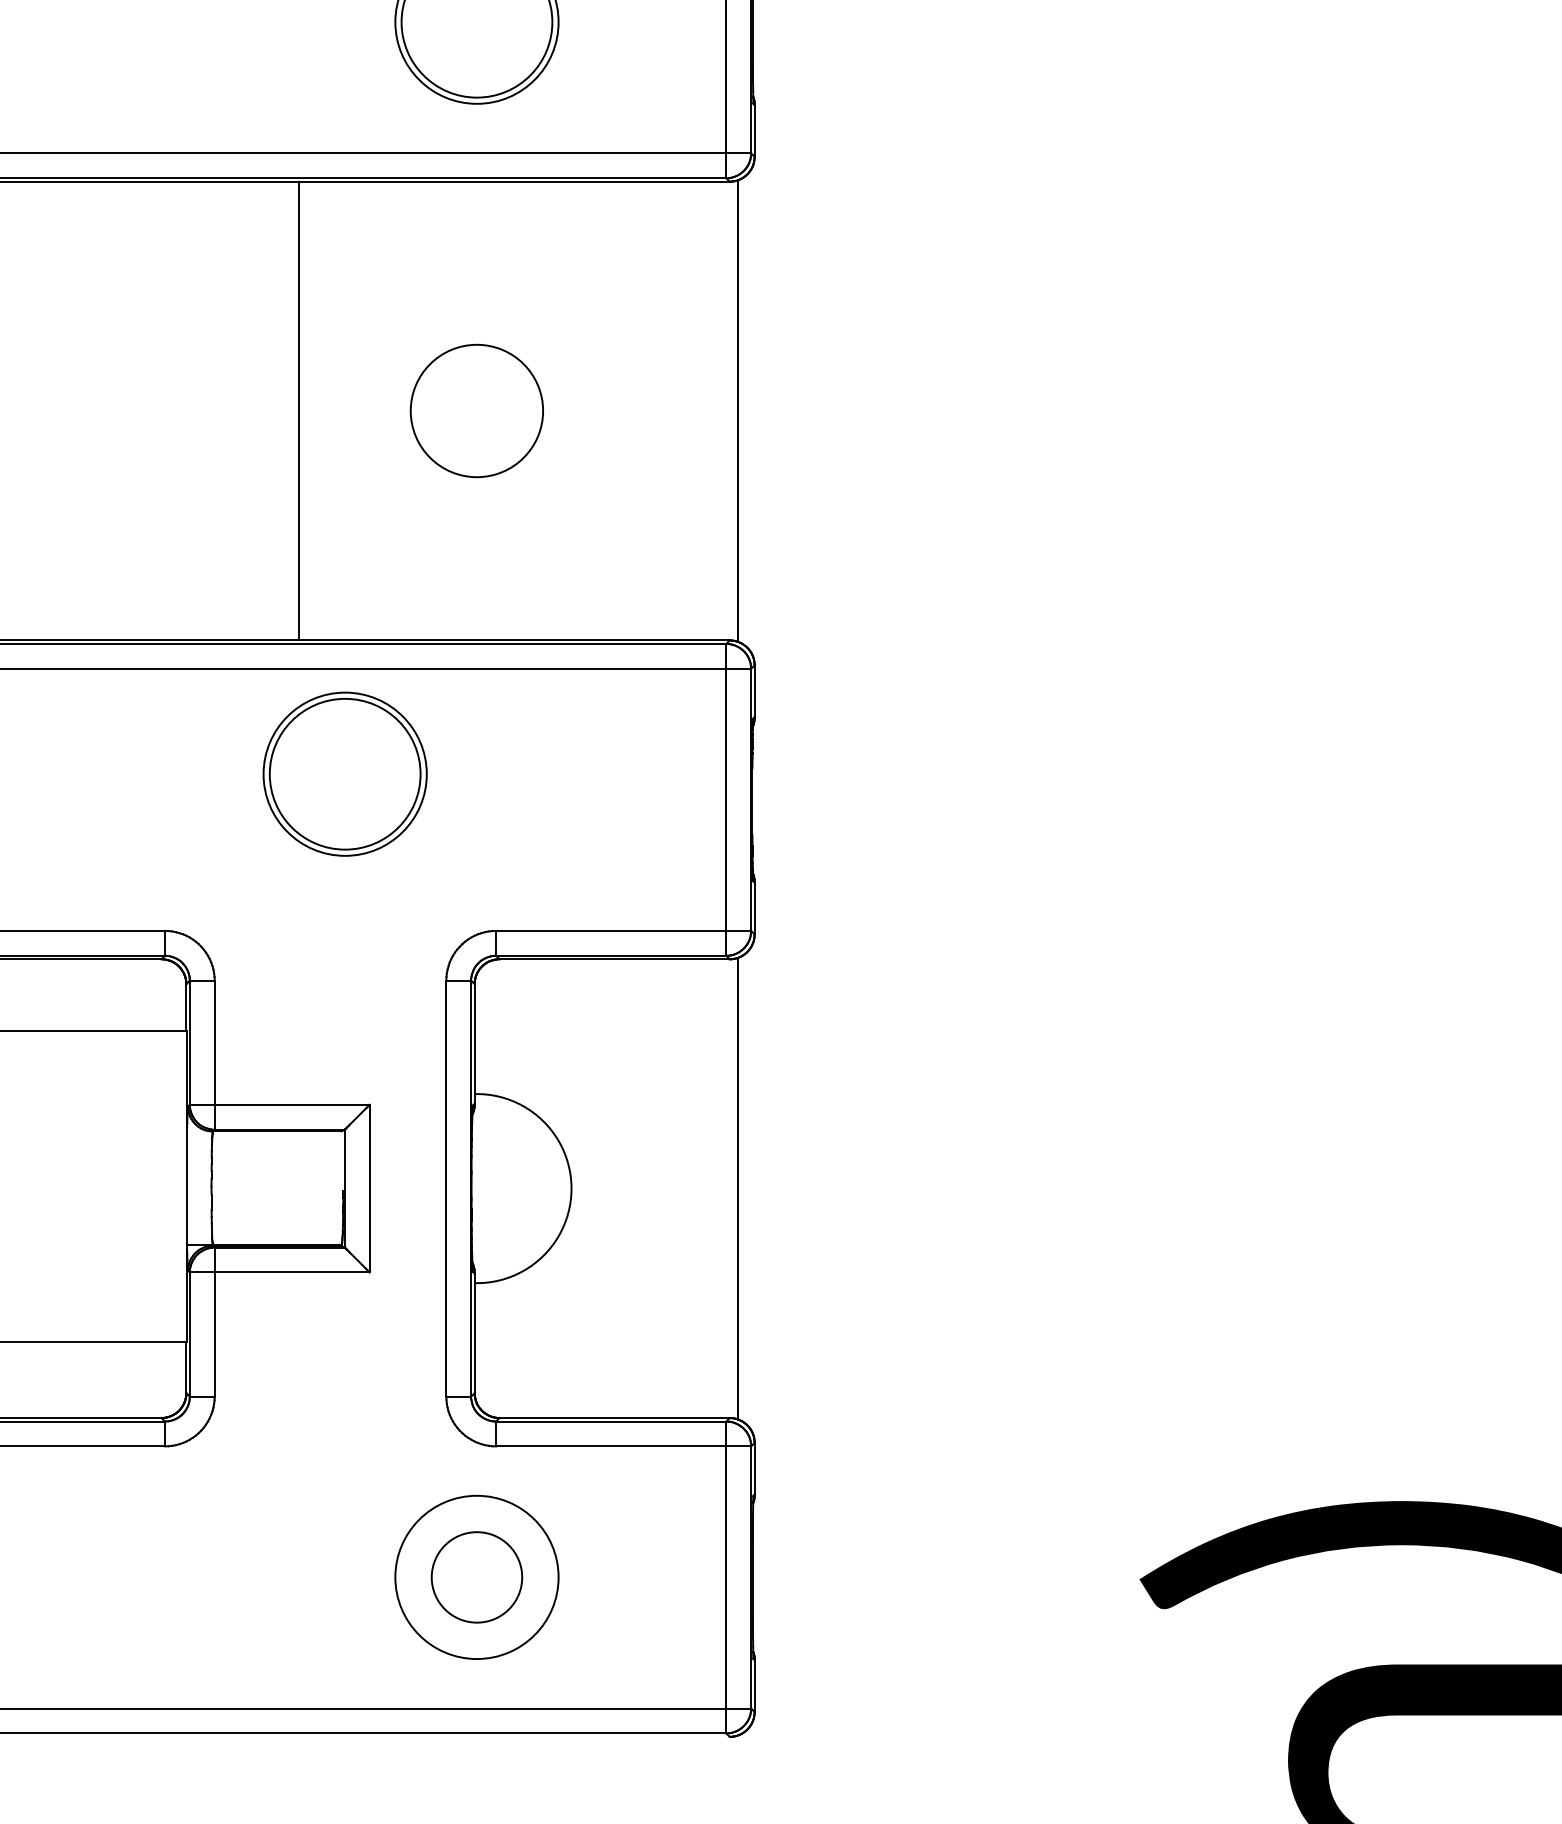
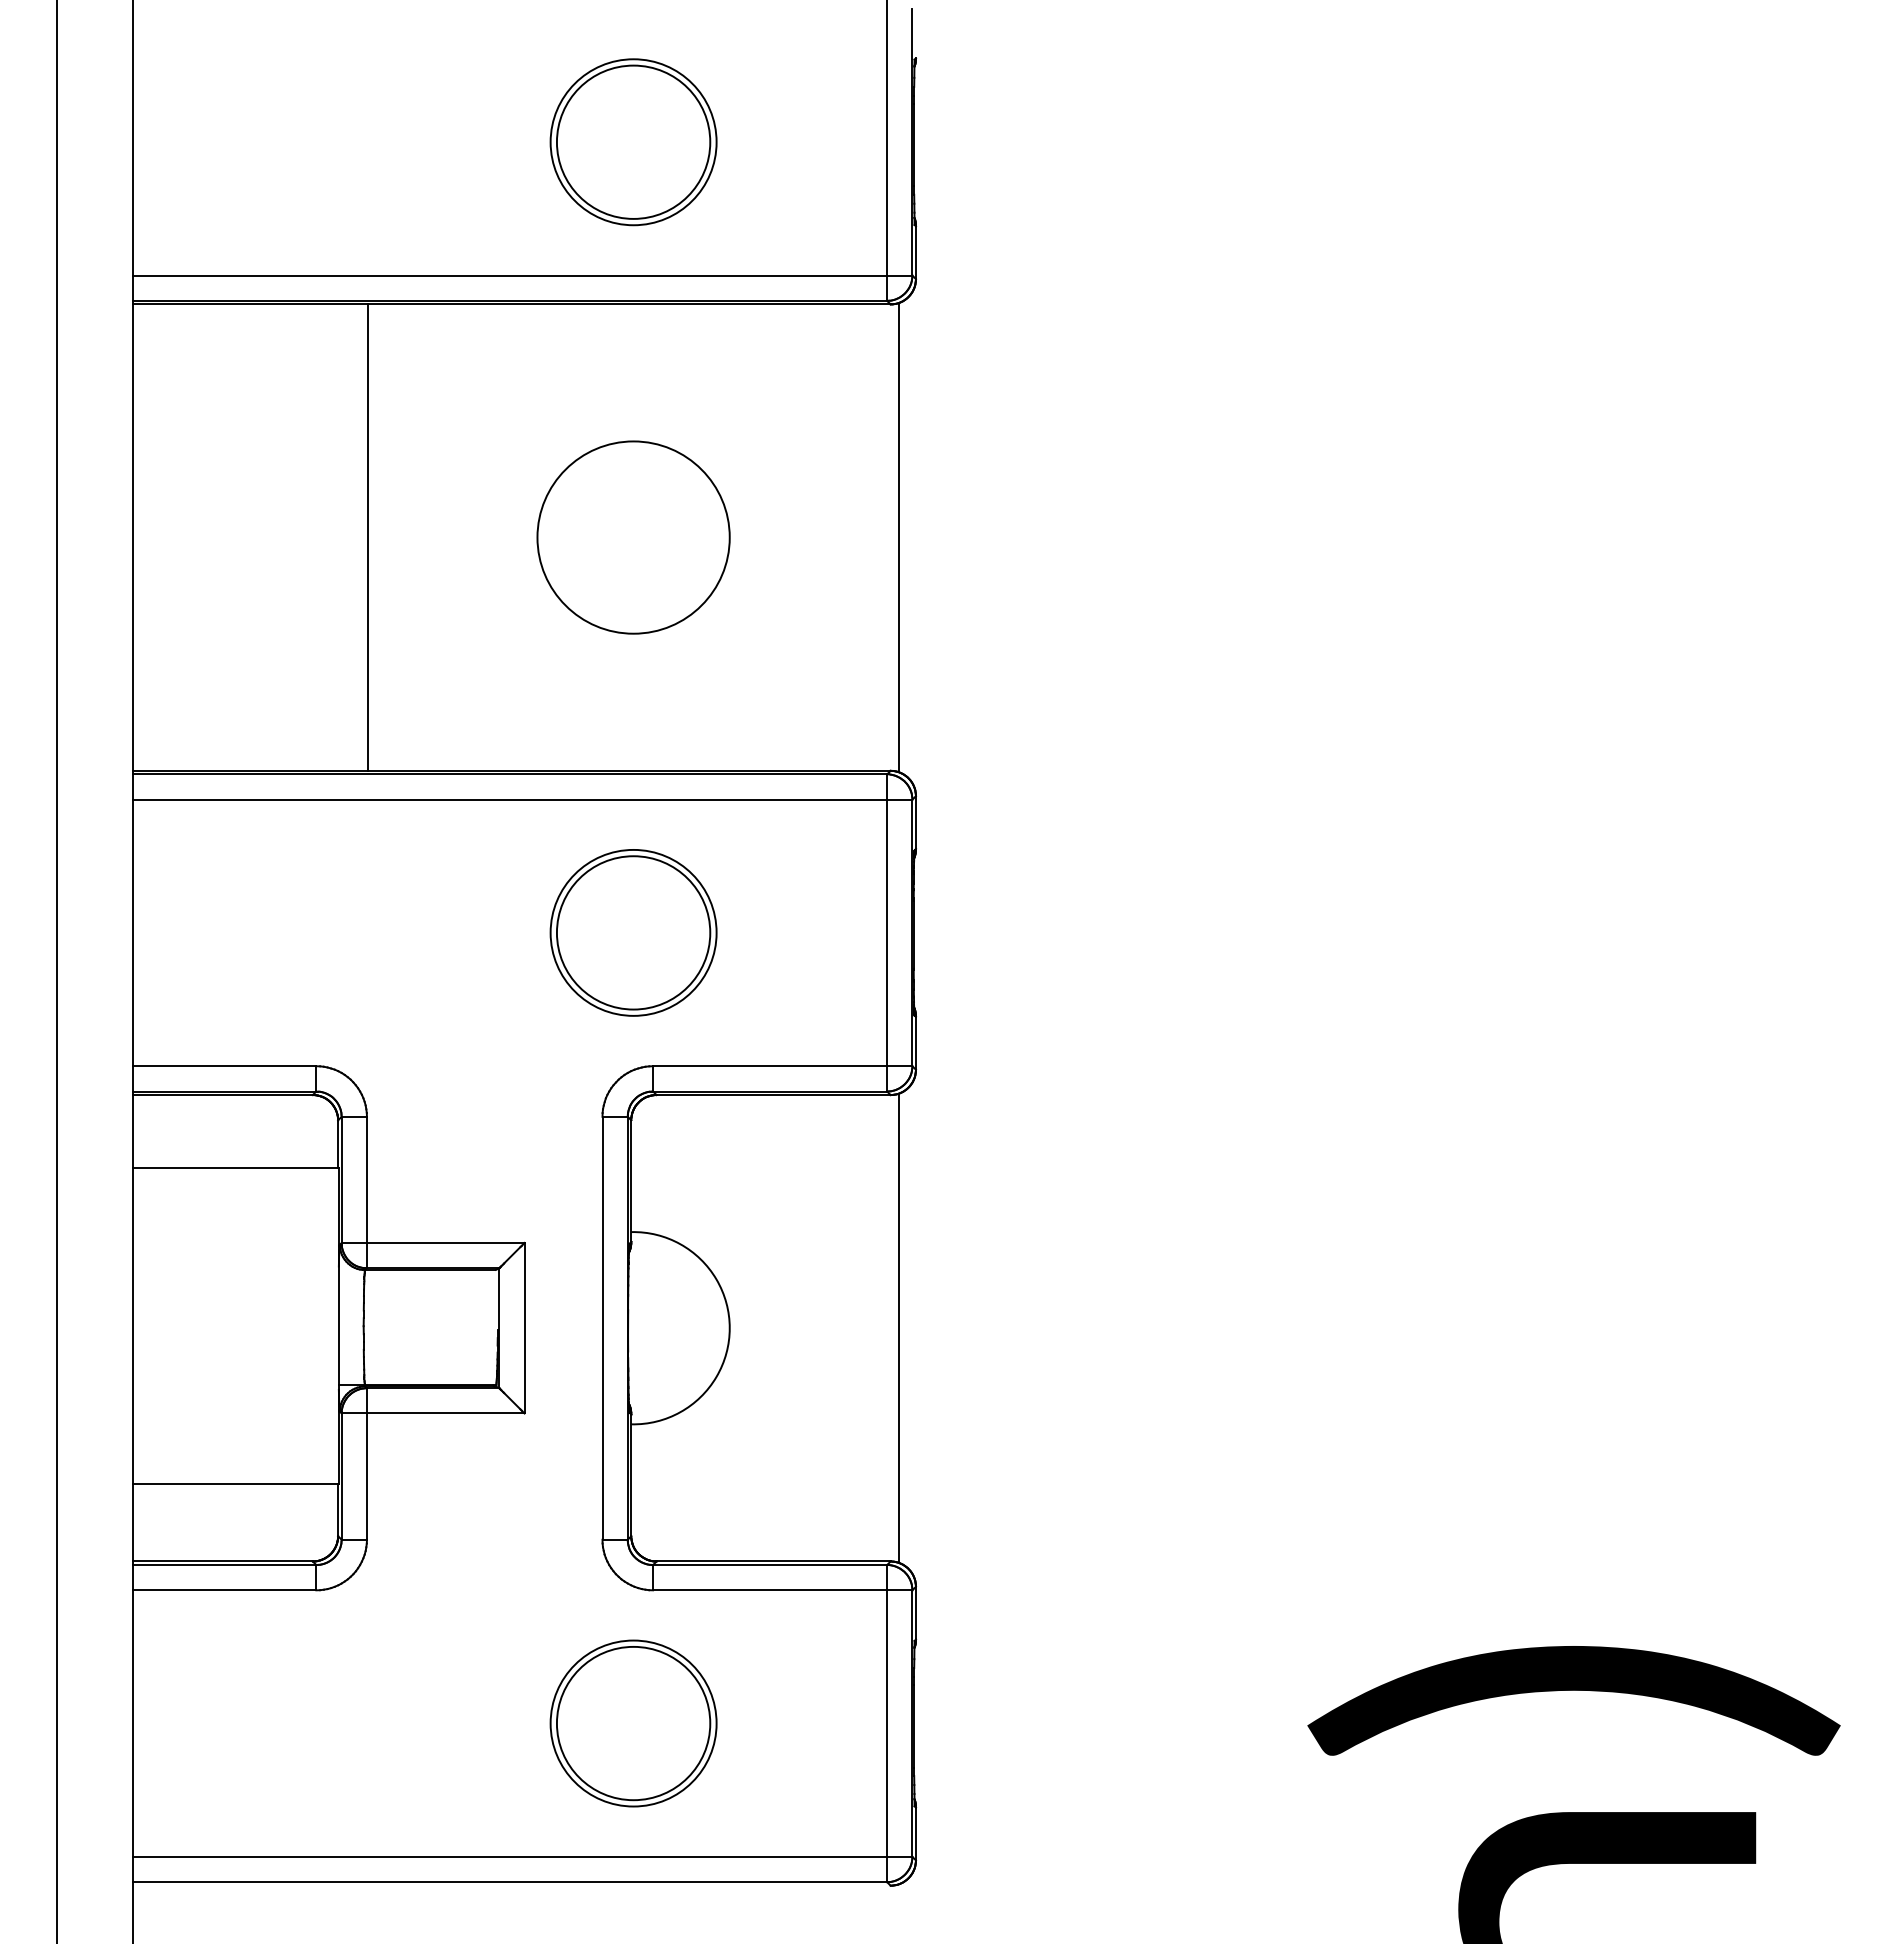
line: (298, 410) -> (367, 537), moved
circle: (476, 410) -> (633, 537), size x1.43
part: (345, 773) -> (633, 932), moved
circle: (476, 1577) -> (633, 1723), size x1.67

